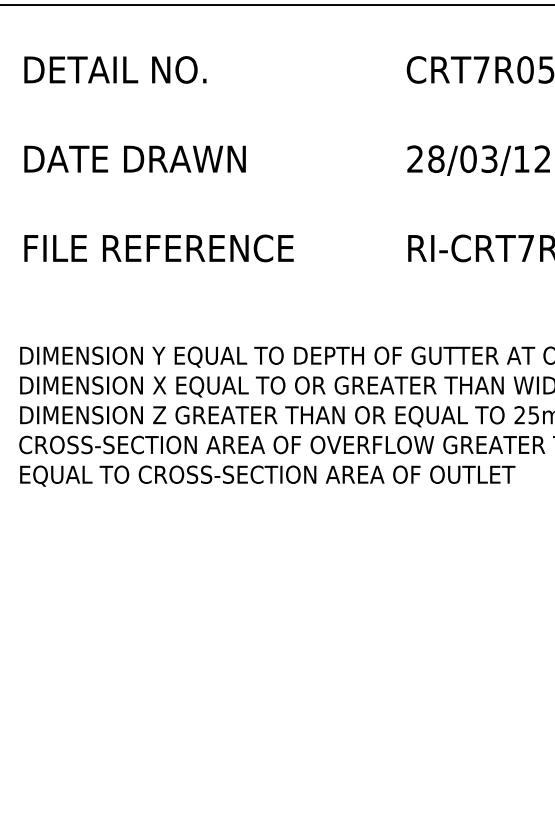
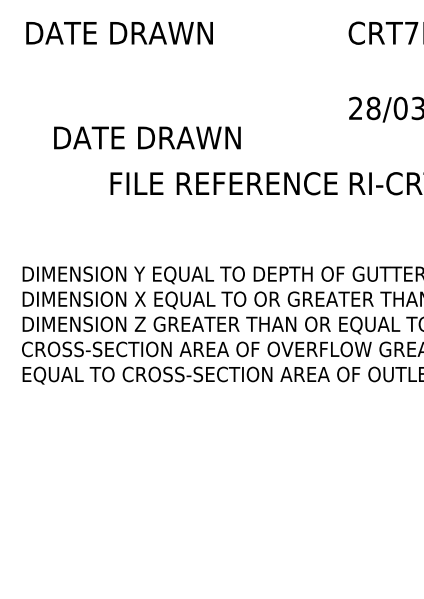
text: (146, 69) -> (129, 32), DETAIL NO. -> DATE DRAWN
text: (134, 158) -> (146, 137), moved
text: (158, 248) -> (223, 183), moved

